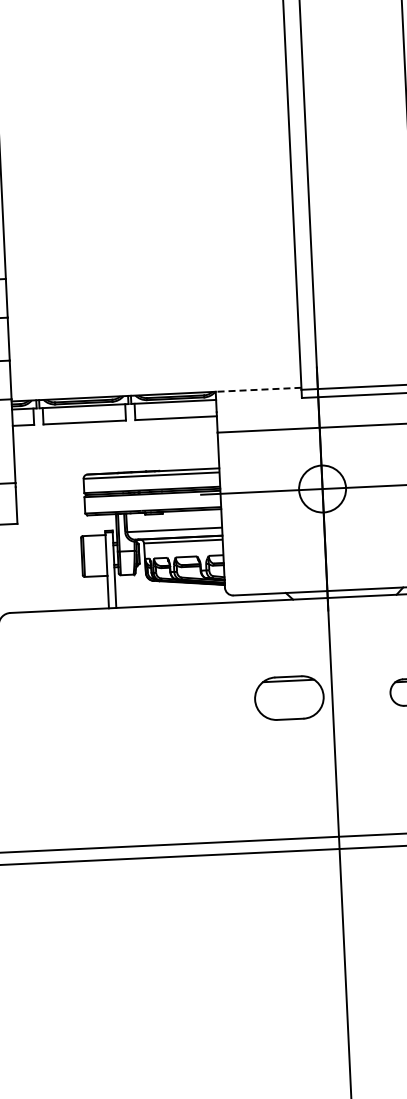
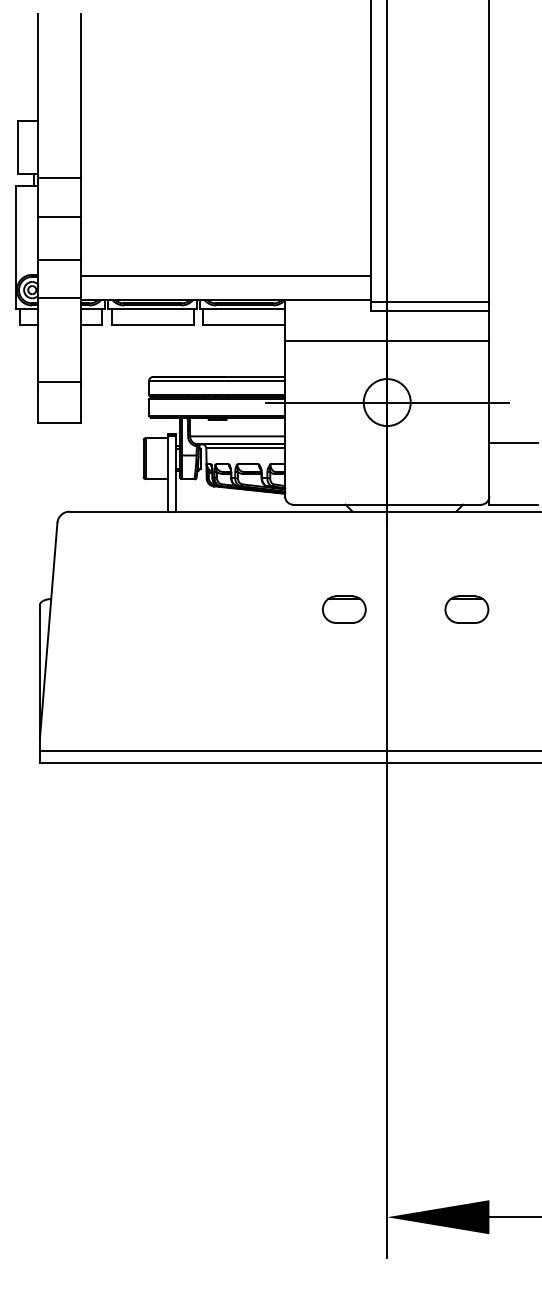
line: (155, 369) -> (225, 275), added
line: (258, 389) -> (327, 300), dashed -> solid
part: (289, 697) -> (344, 609), size x0.62

